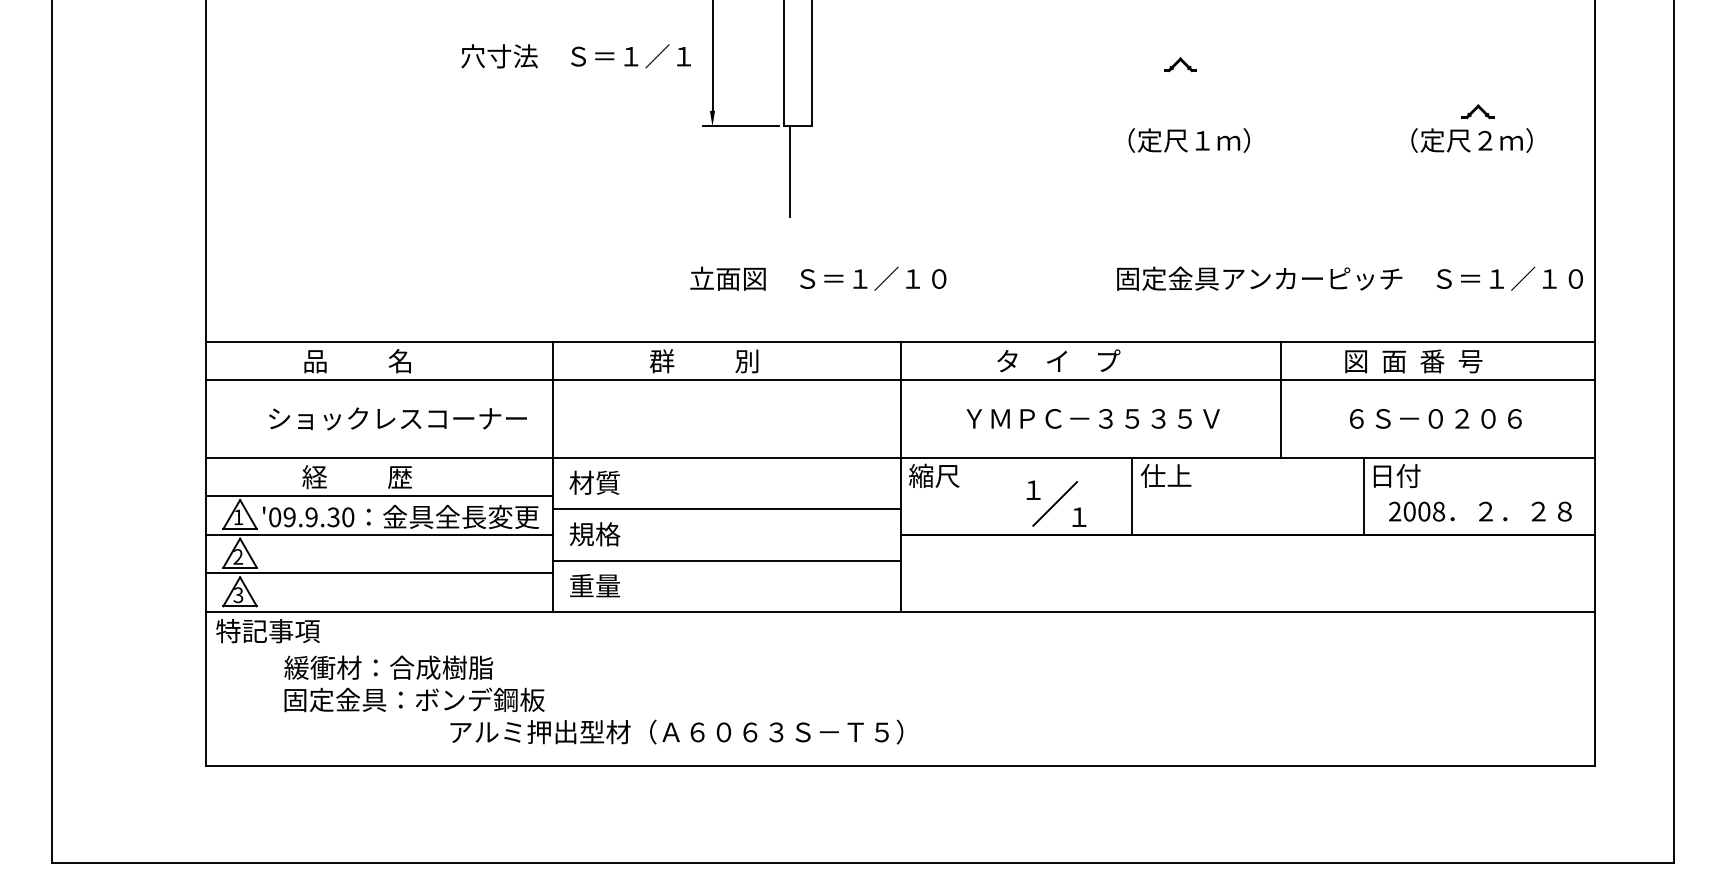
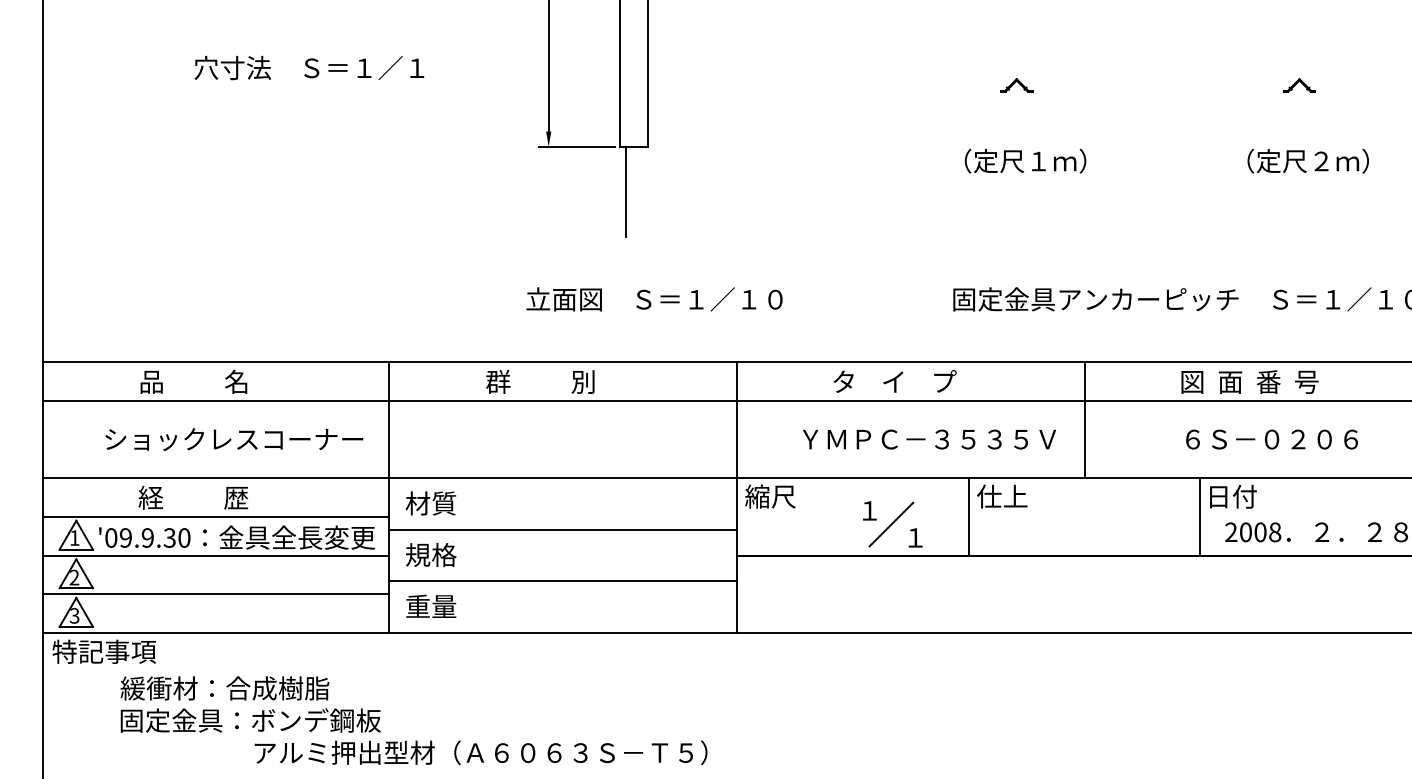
text: (575, 56) -> (308, 68), moved
part: (1477, 111) -> (1298, 85), moved
line: (1281, 399) -> (1084, 420), moved
text: (676, 731) -> (480, 752), moved

